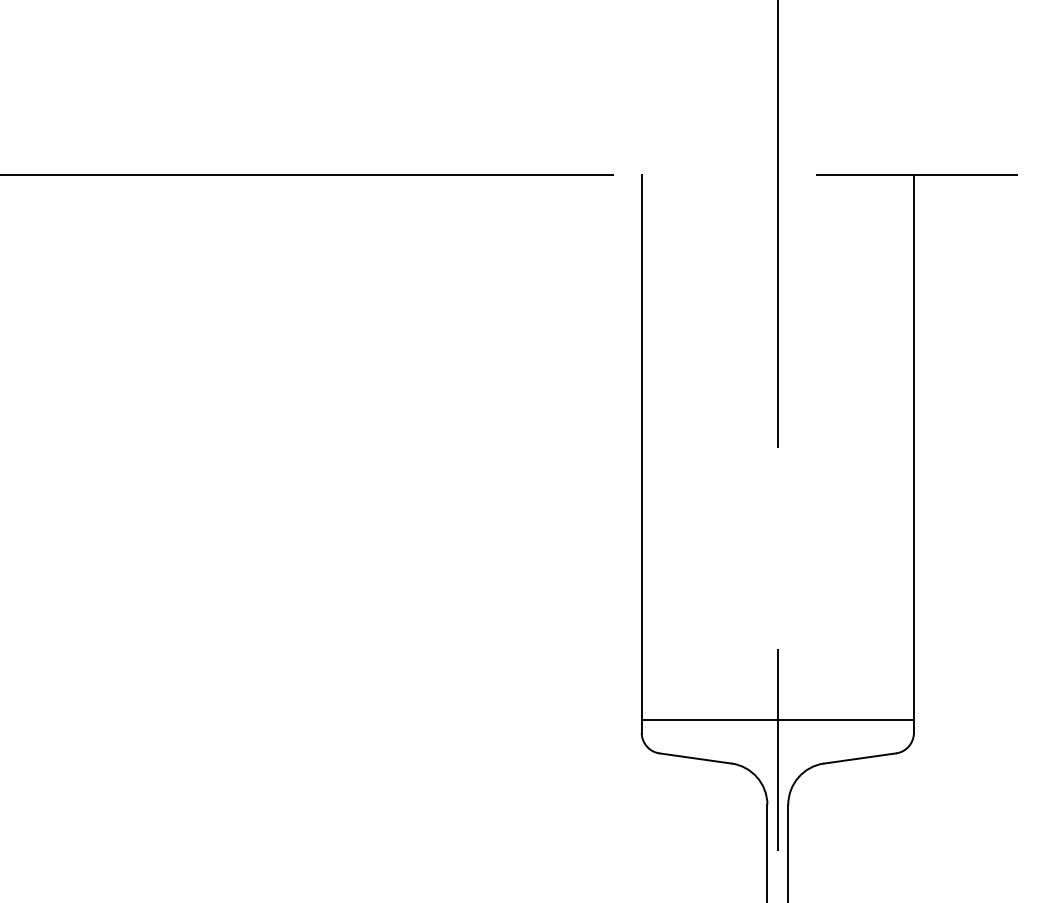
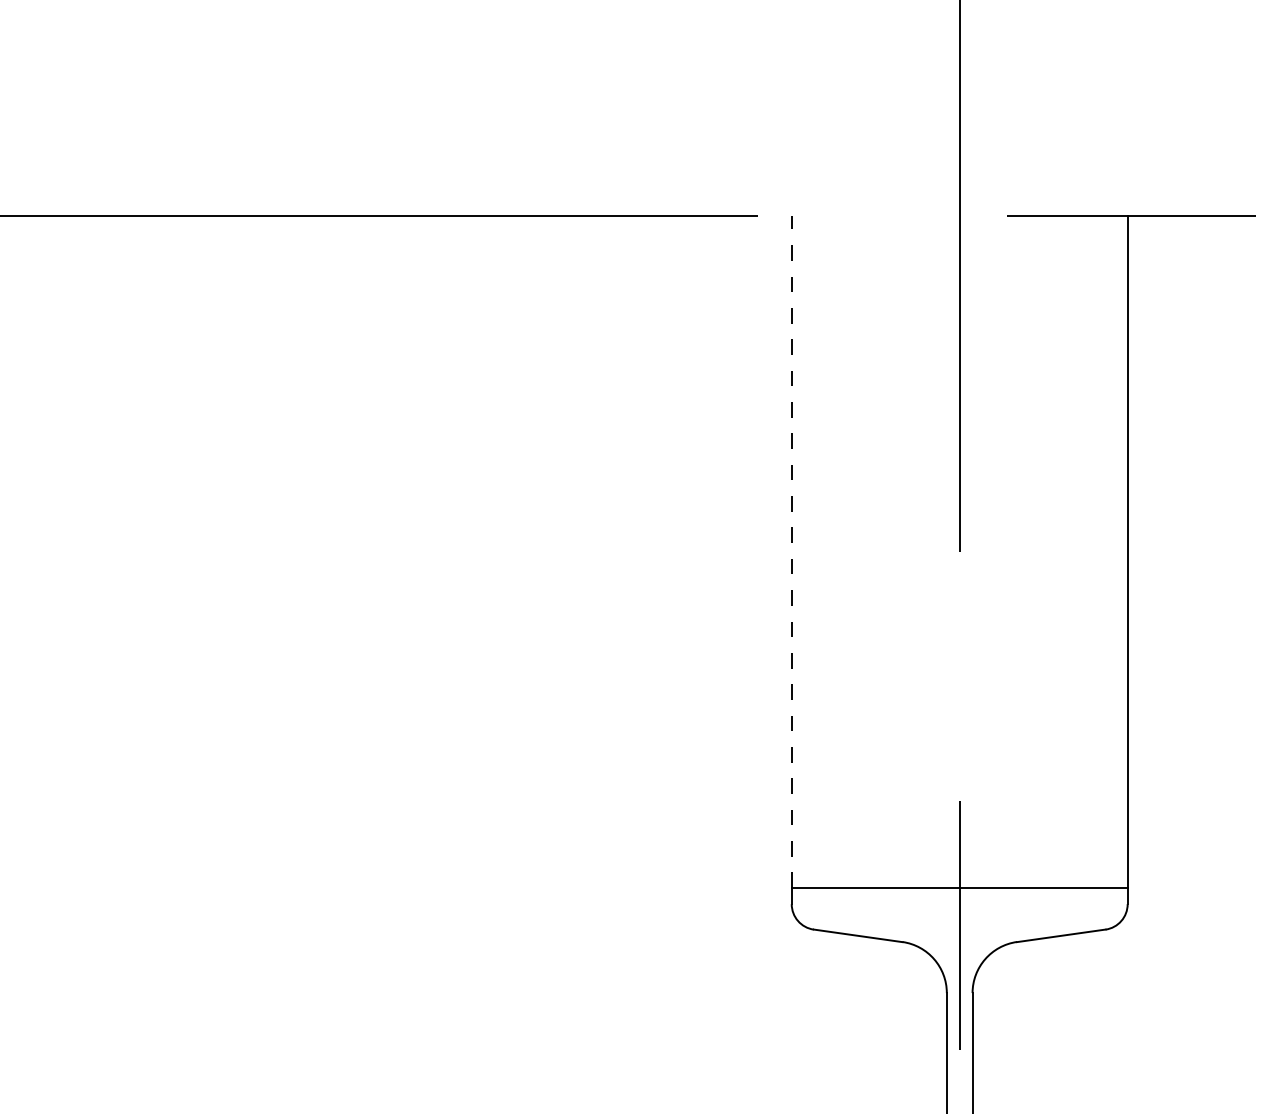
line: (641, 447) -> (791, 551), solid -> dashed

